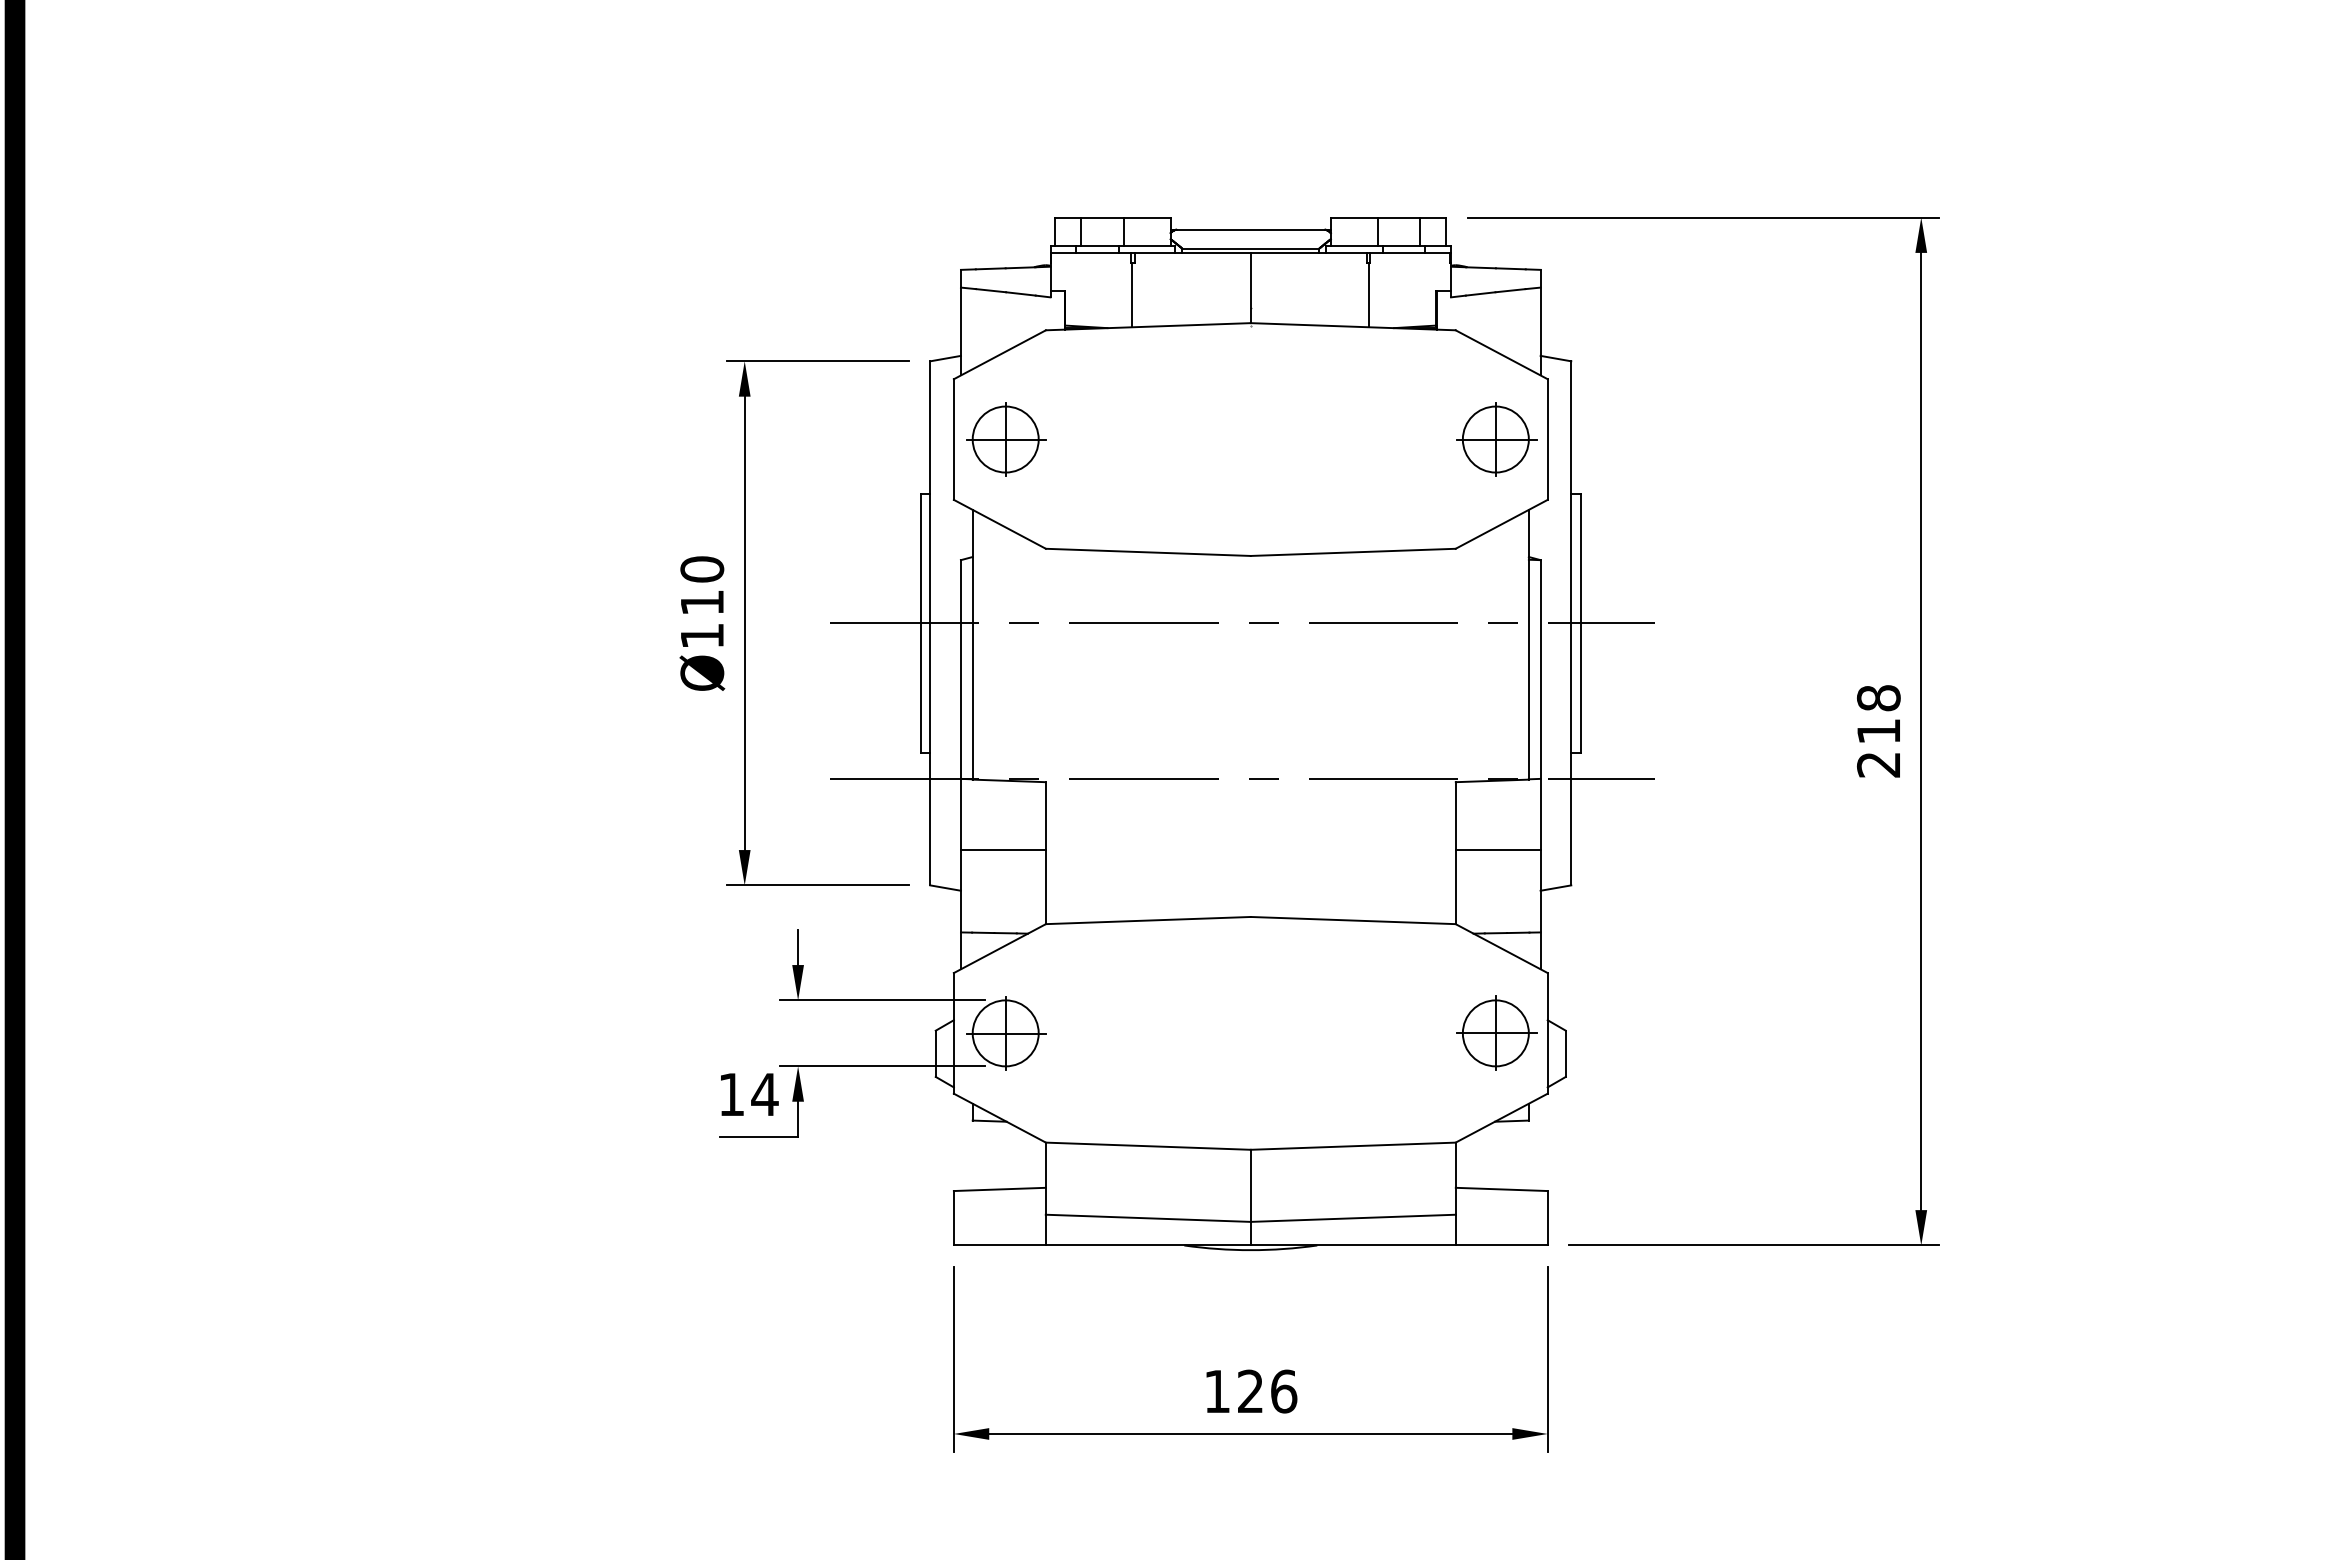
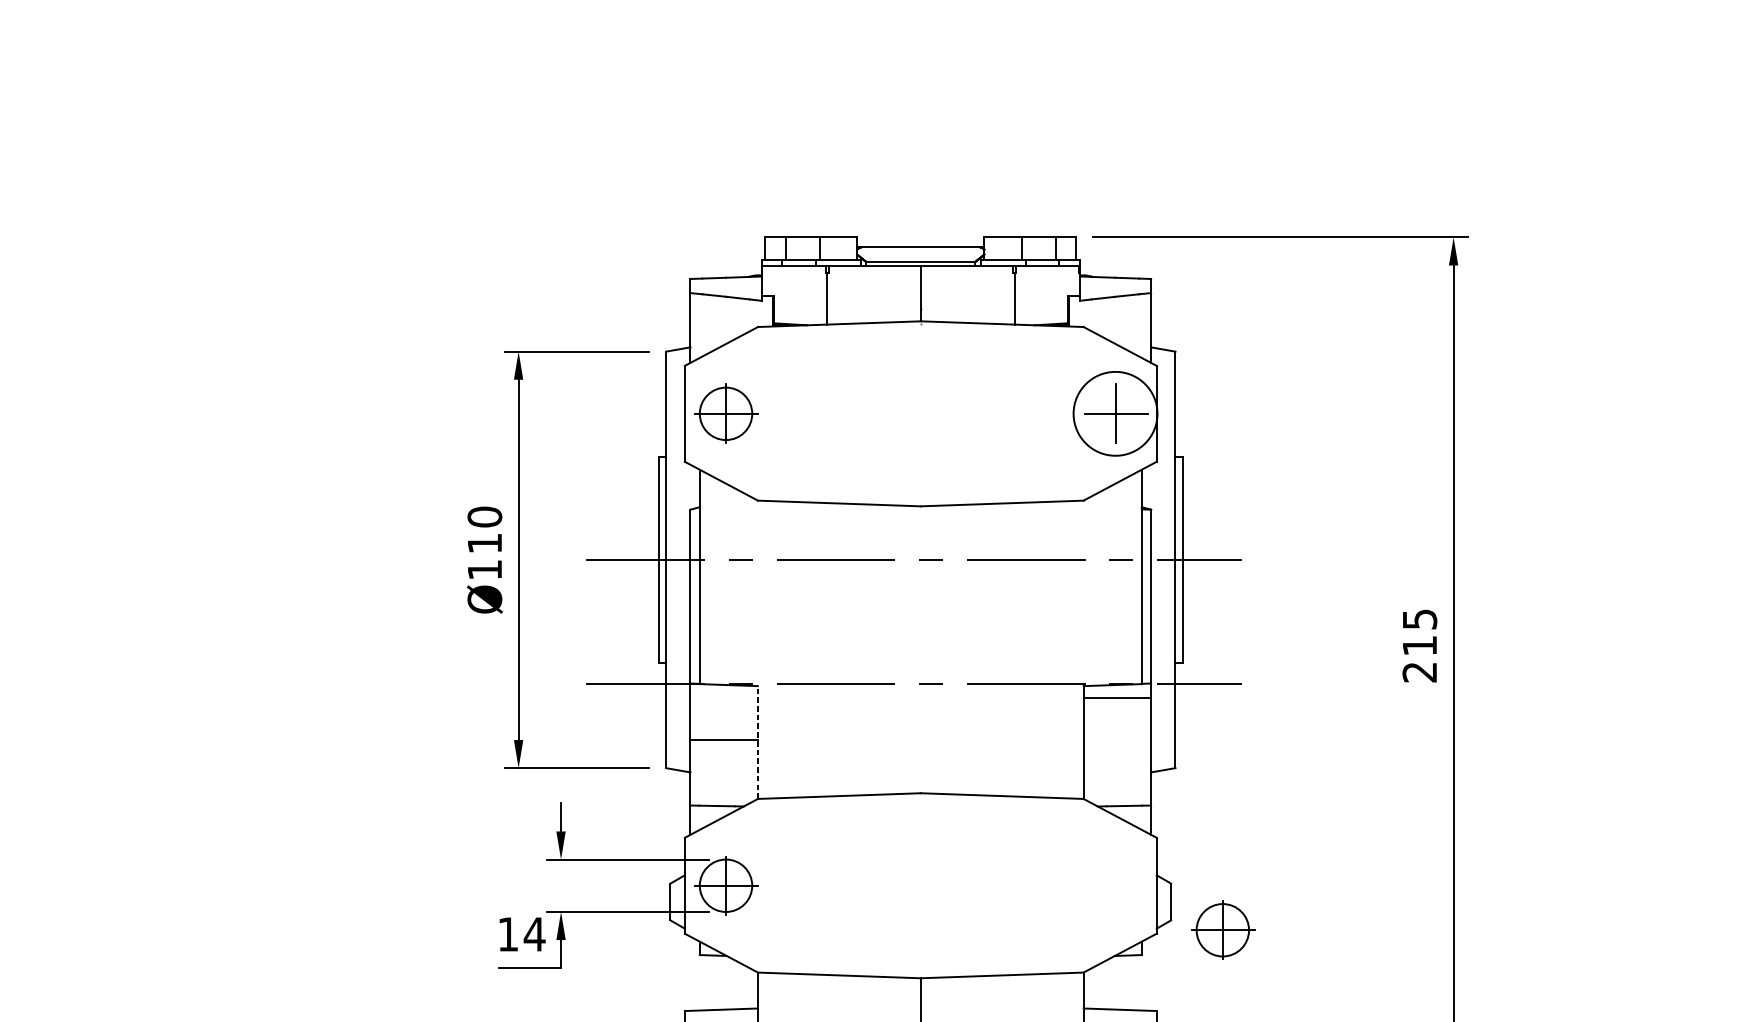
circle: (1495, 439) -> (1115, 413), size x1.6
text: (1878, 698) -> (1419, 619), 218 -> 215
line: (1497, 849) -> (1116, 698), moved
line: (1045, 852) -> (757, 742), solid -> dashed
part: (1496, 1032) -> (1223, 929), moved

